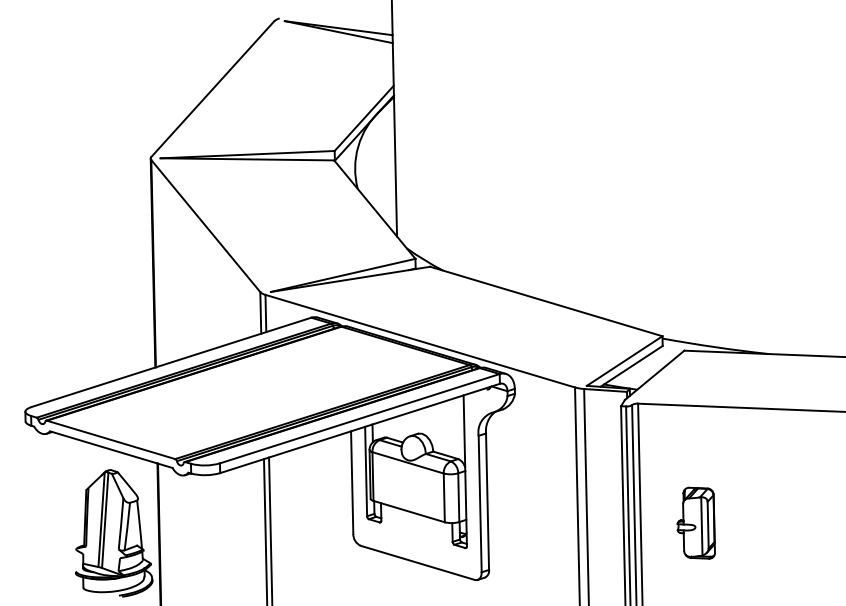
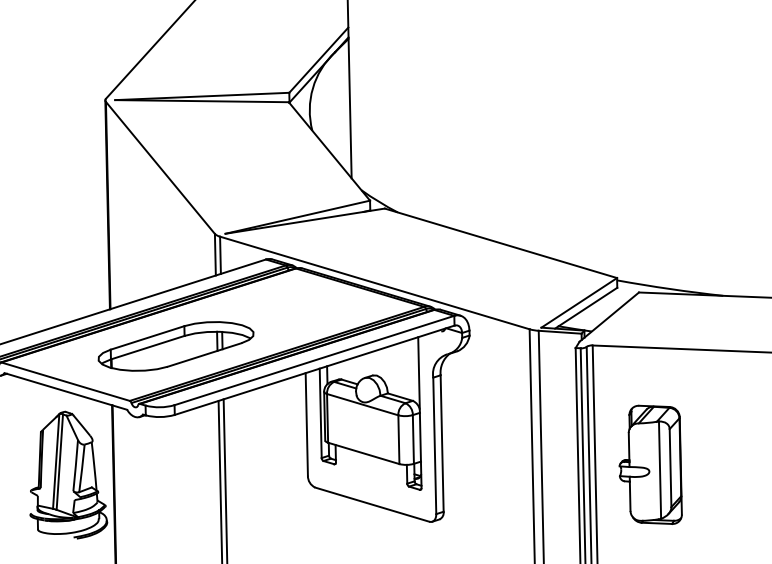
part: (221, 404) -> (176, 346), added
part: (696, 523) -> (651, 465), size x1.67

